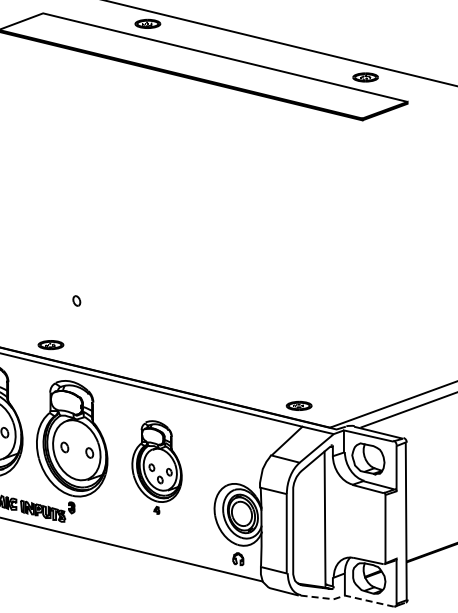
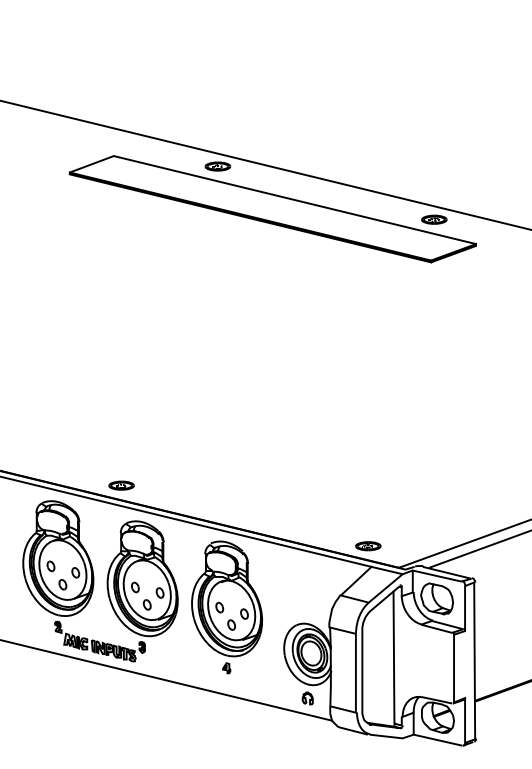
part: (76, 300) -> (146, 604), moved
part: (156, 467) -> (226, 607), size x1.43
line: (345, 595) -> (414, 734), dashed -> solid

